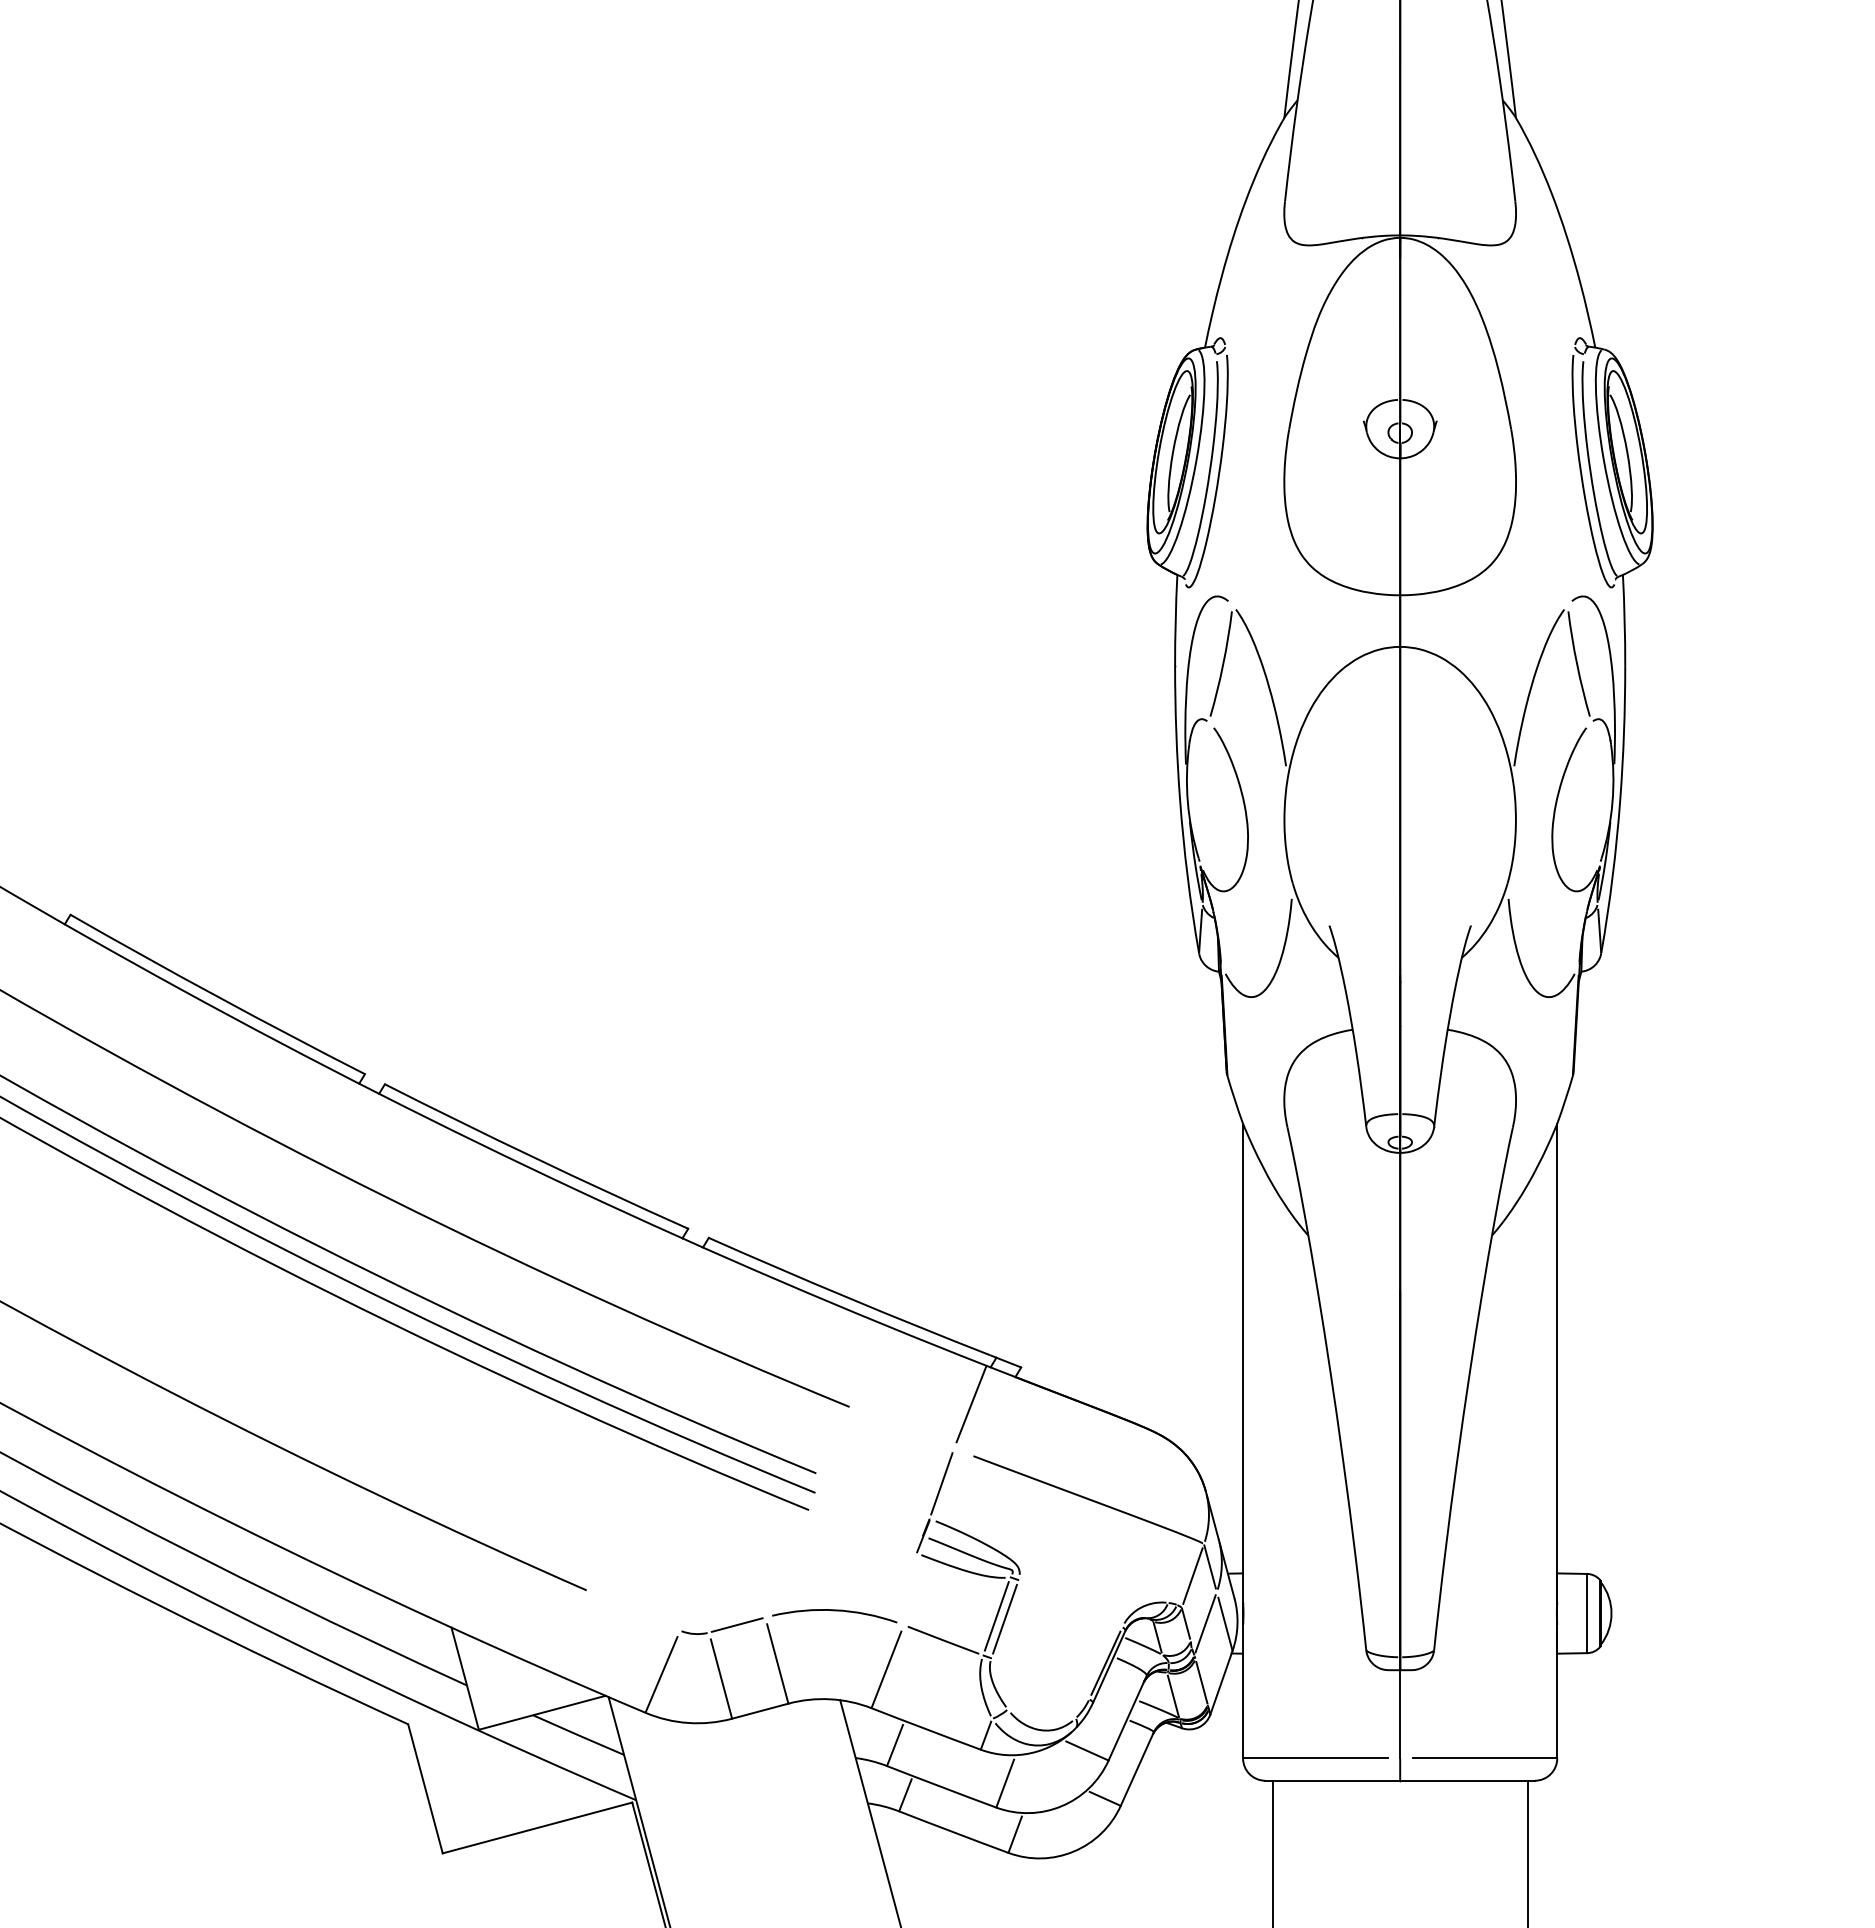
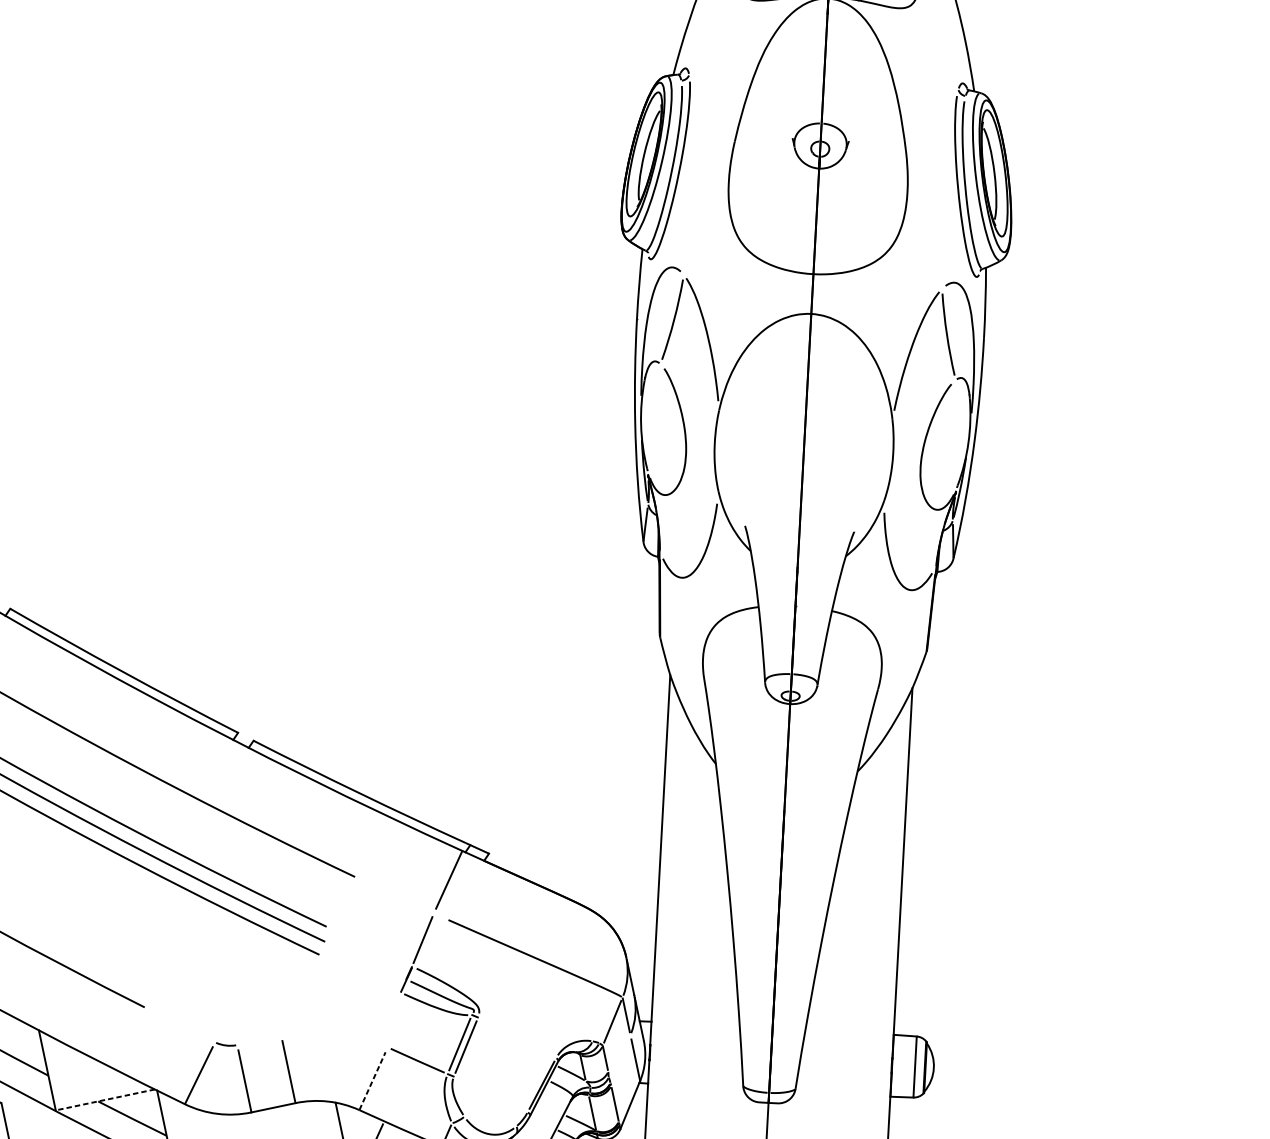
arc: (834, 1611) -> (334, 1034), removed
line: (1205, 1623) -> (620, 1058), removed
line: (736, 1624) -> (258, 1039), removed
line: (886, 1669) -> (372, 1080), solid -> dashed
line: (542, 1712) -> (105, 1099), solid -> dashed

